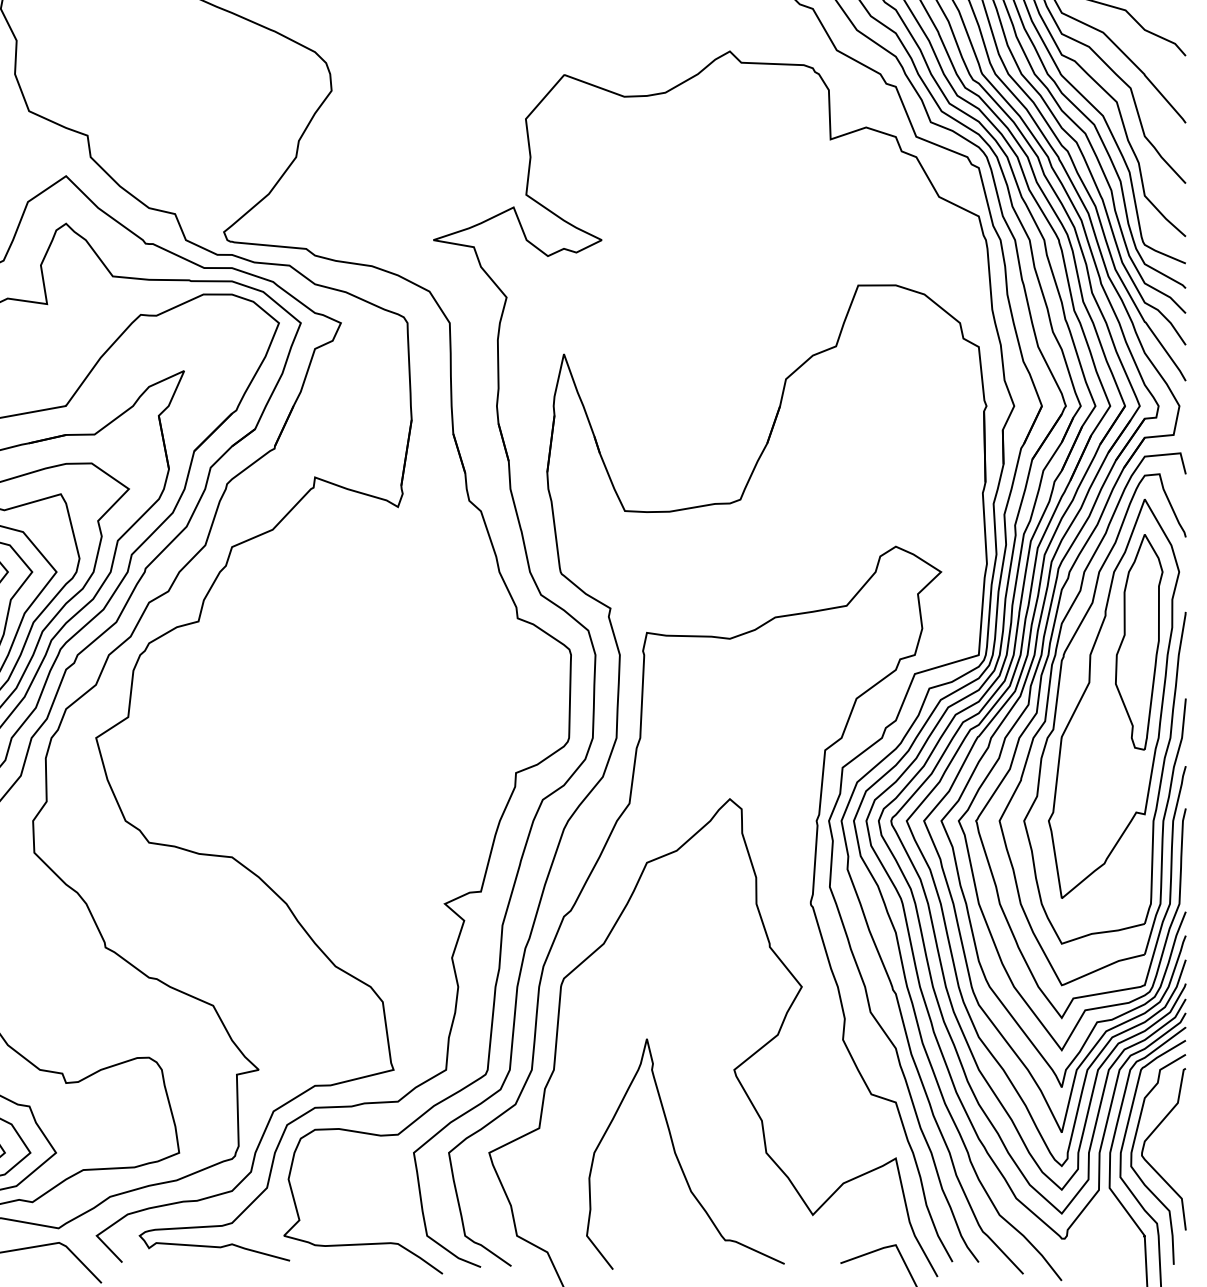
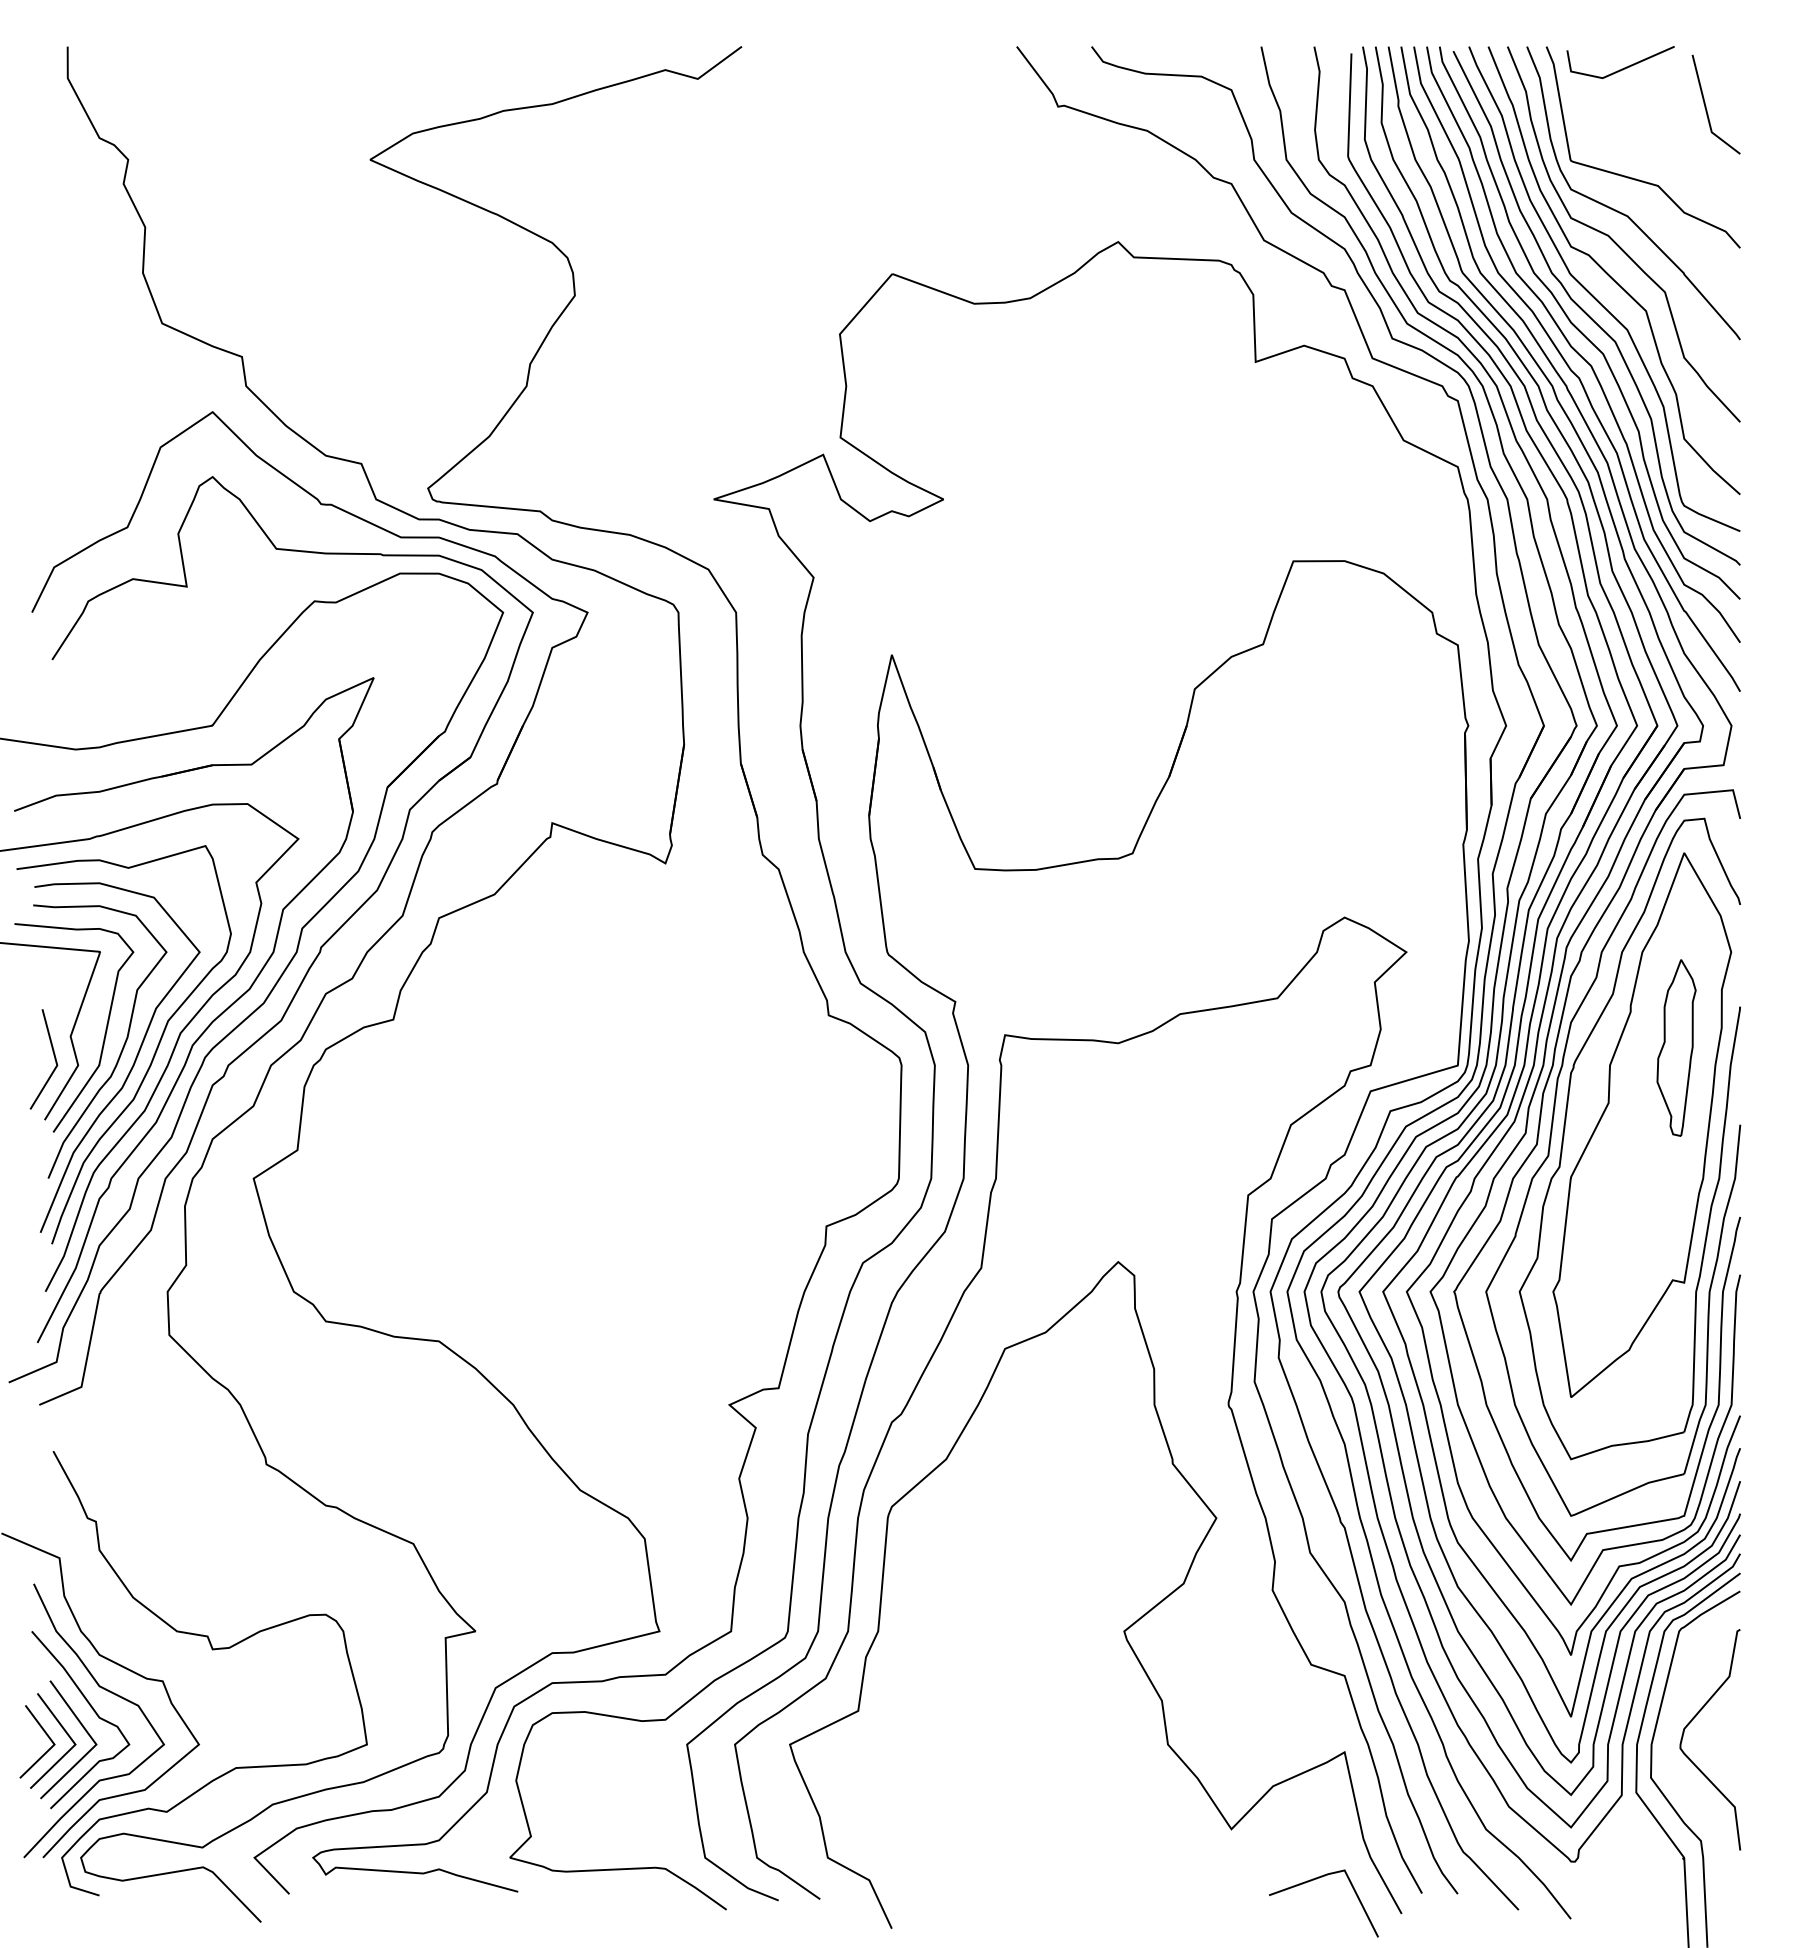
part: (1139, 641) -> (1676, 1047), size x0.6
curve: (677, 1155) -> (1046, 1748), removed
curve: (1138, 1174) -> (1675, 1774), removed

